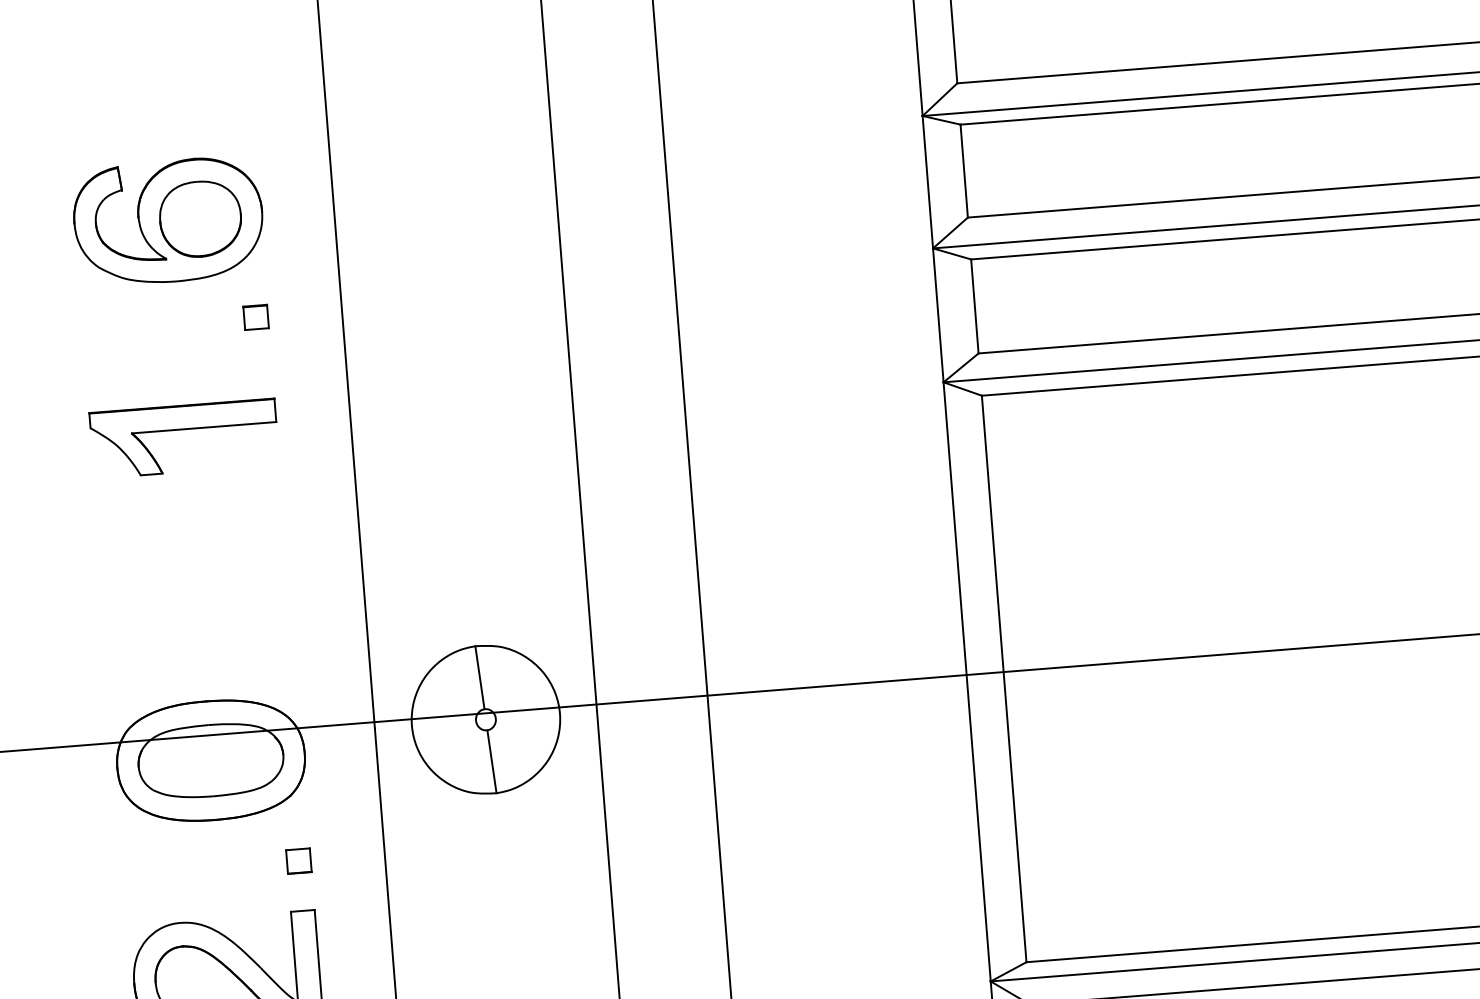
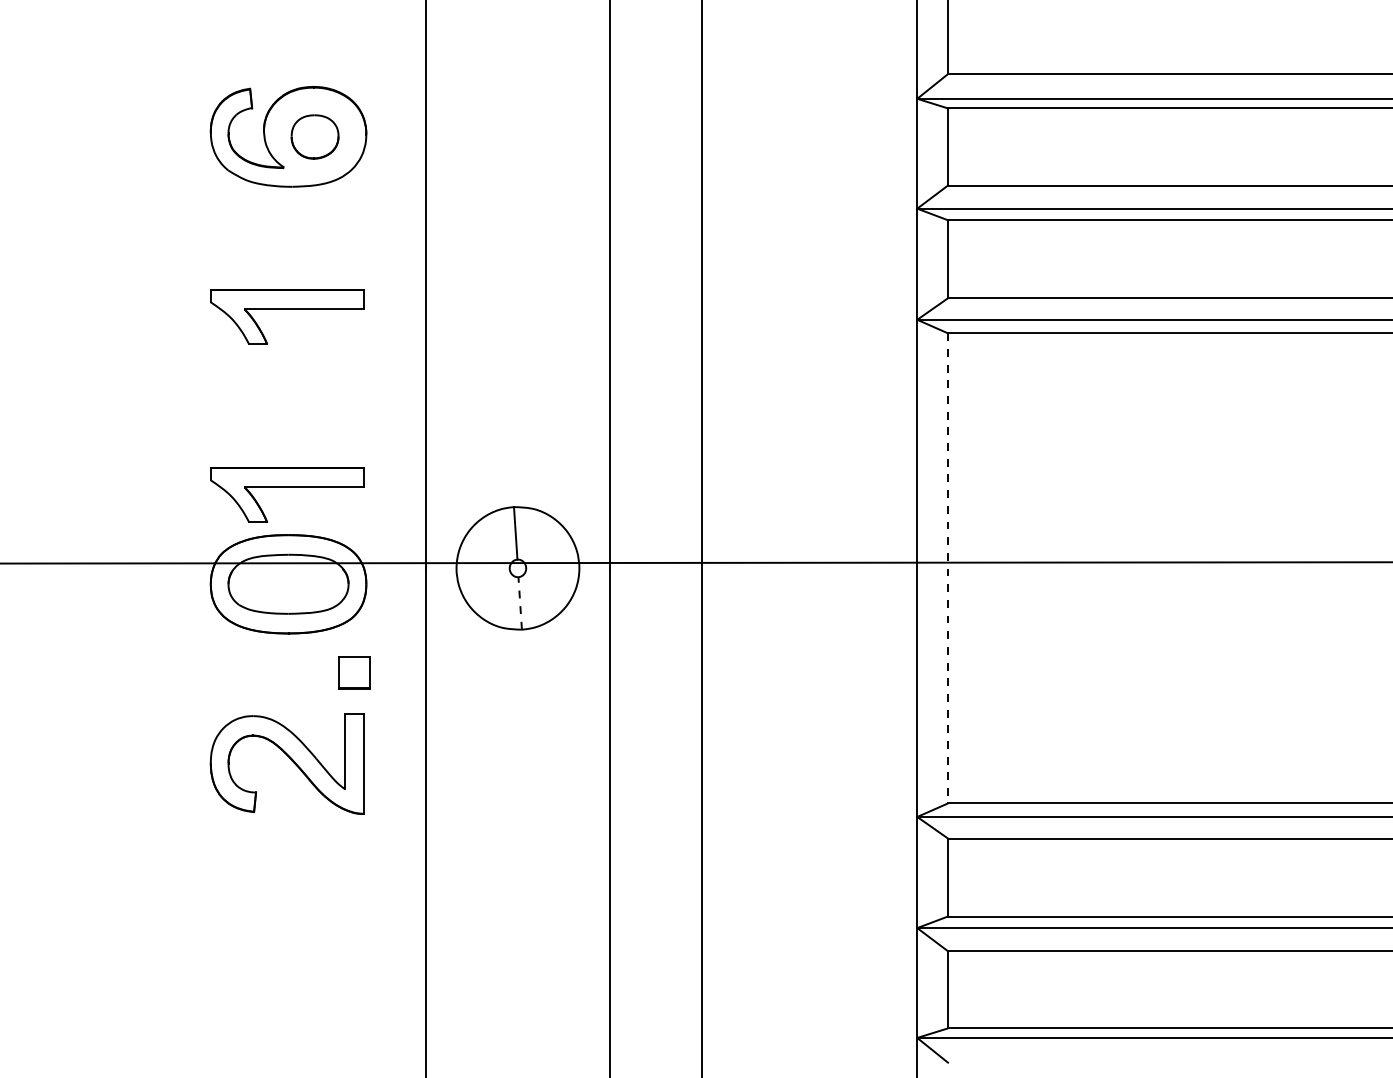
part: (199, 218) -> (314, 136), size x0.7
part: (256, 317) -> (354, 221), removed
part: (200, 644) -> (287, 487), added
line: (1004, 679) -> (948, 568), solid -> dashed
line: (492, 760) -> (520, 602), solid -> dashed
part: (298, 860) -> (354, 672), size x1.6

